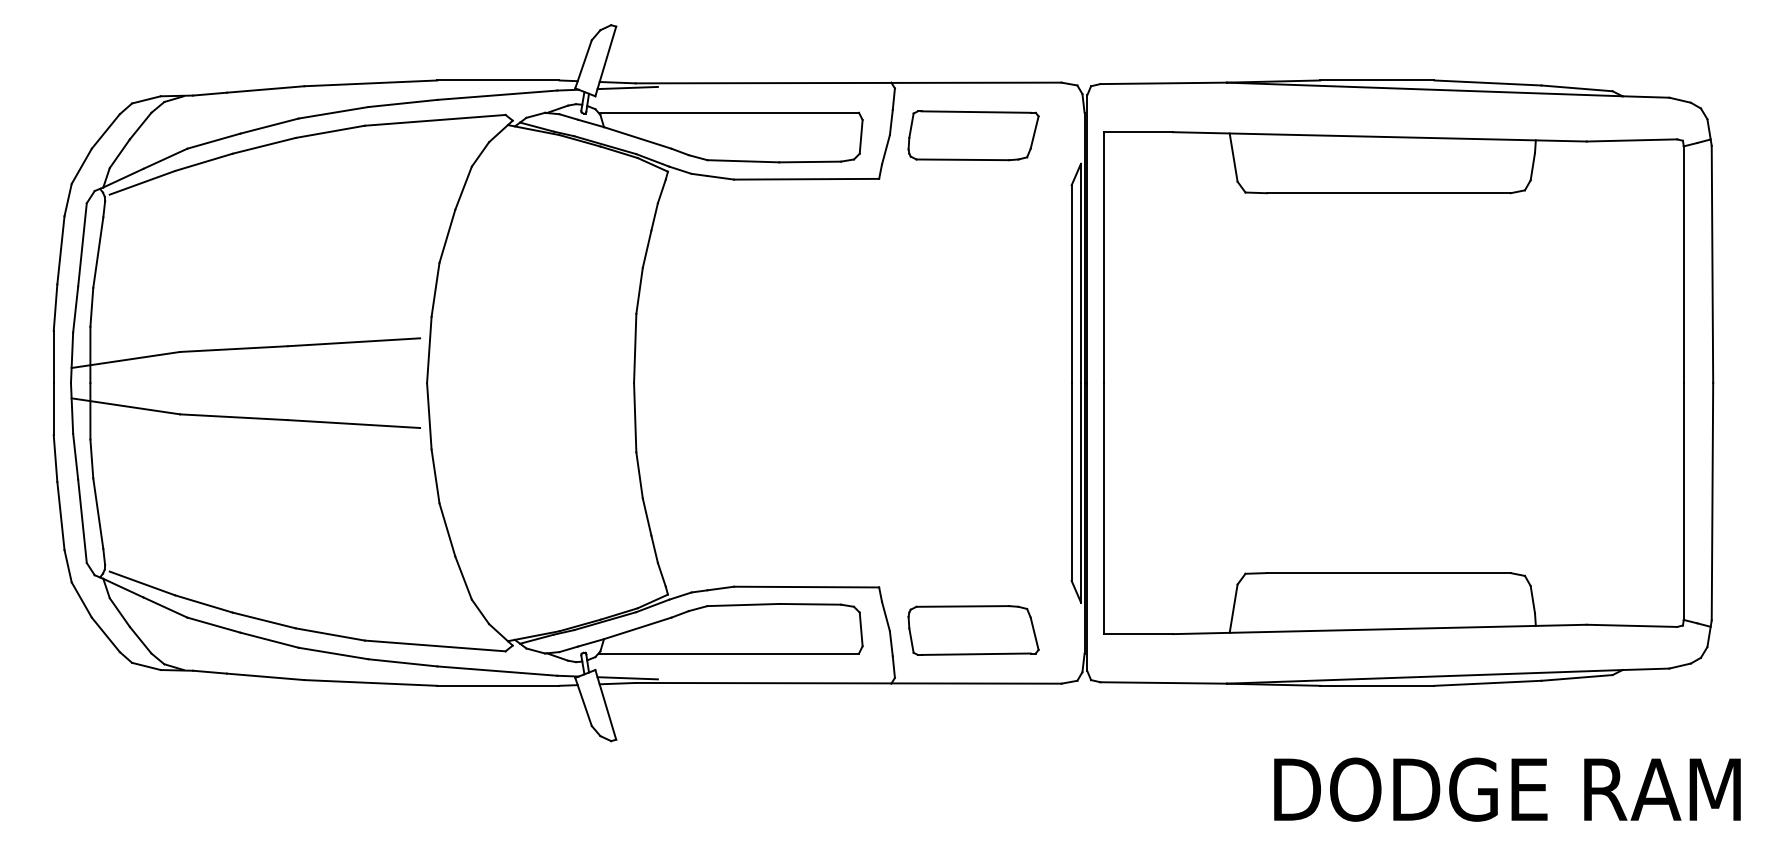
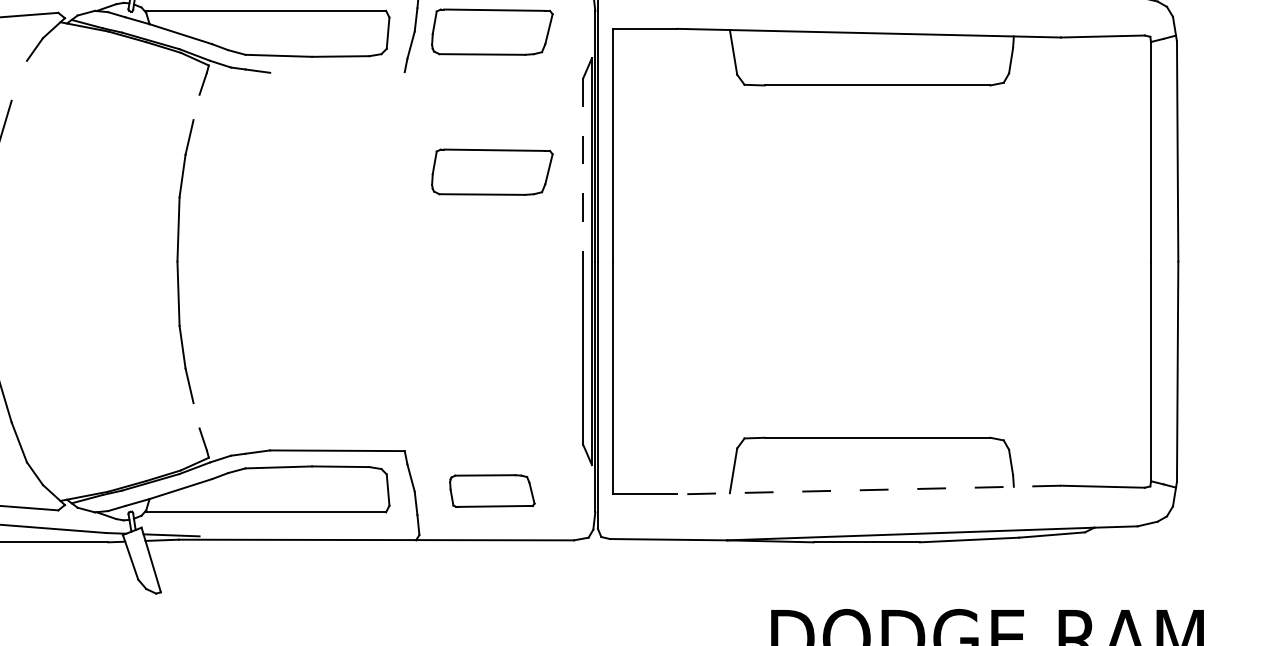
line: (806, 178) -> (337, 71), removed
line: (463, 187) -> (19, 80), removed
line: (654, 216) -> (196, 107), removed
line: (1071, 284) -> (583, 170), solid -> dashed
part: (973, 286) -> (492, 171), added
line: (654, 549) -> (196, 415), removed
line: (1379, 629) -> (868, 490), solid -> dashed
part: (973, 630) -> (492, 491), size x0.7

